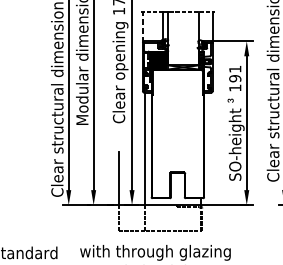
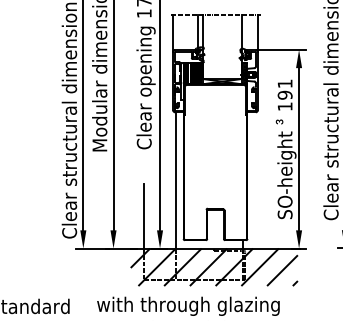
line: (143, 27) -> (173, 33), dashed -> solid
hatch: (176, 220) -> (213, 267), added

